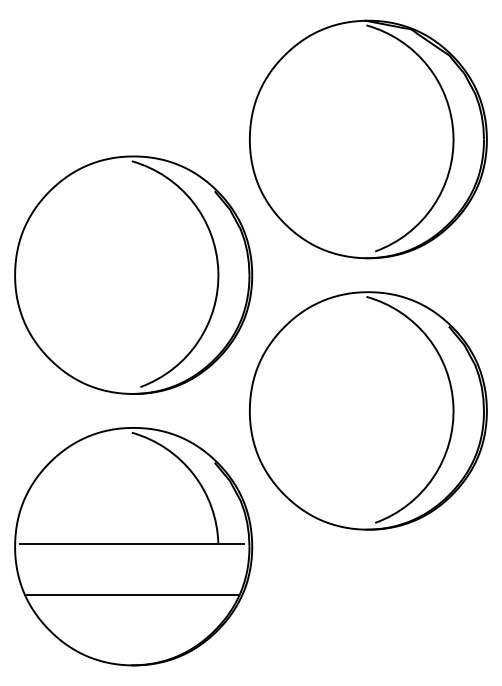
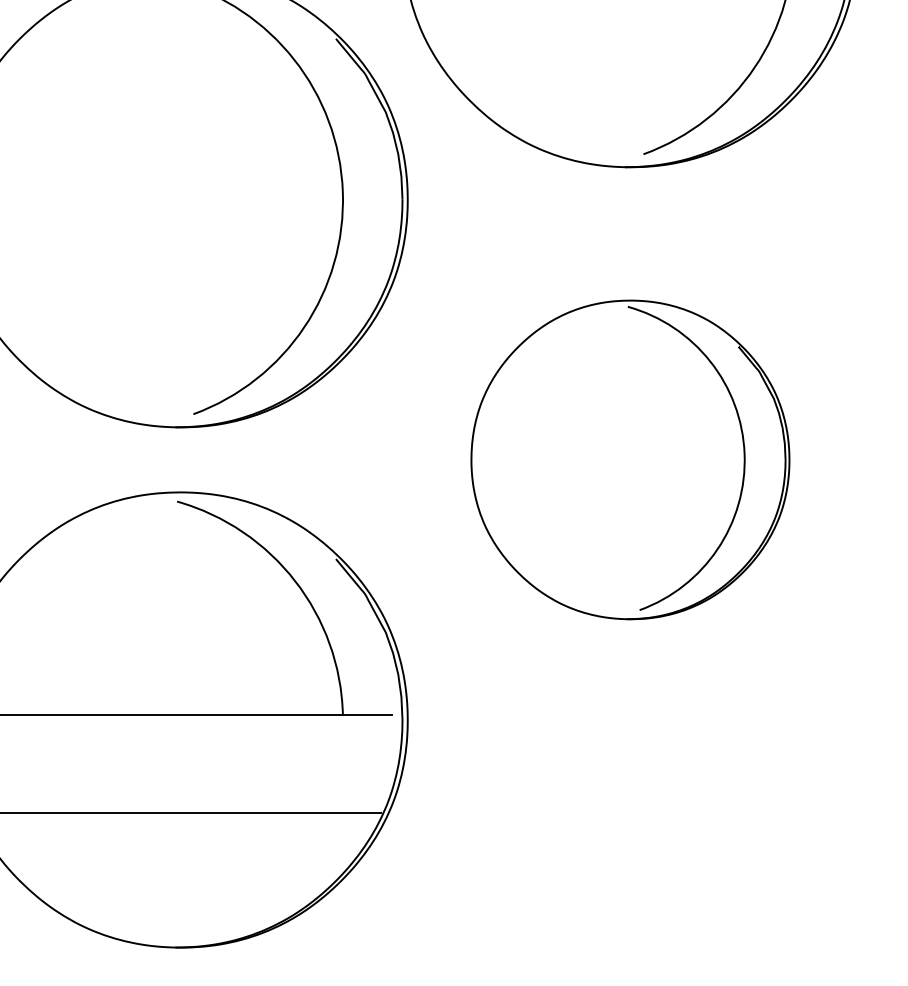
part: (368, 410) -> (630, 459), size x0.7

